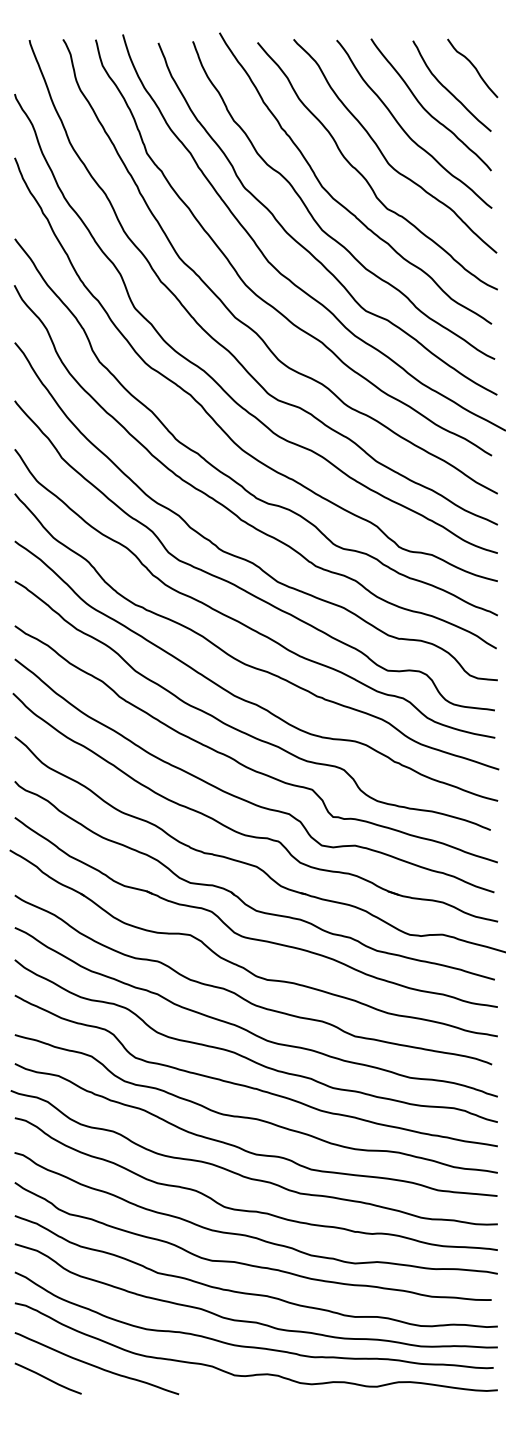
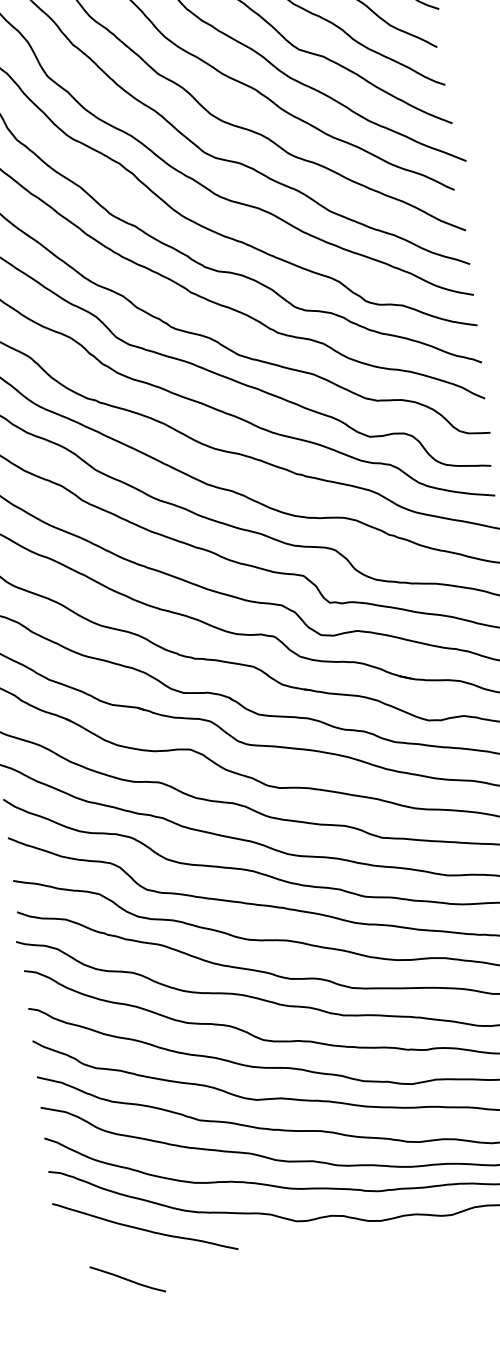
line: (47, 1378) -> (127, 1279), moved

